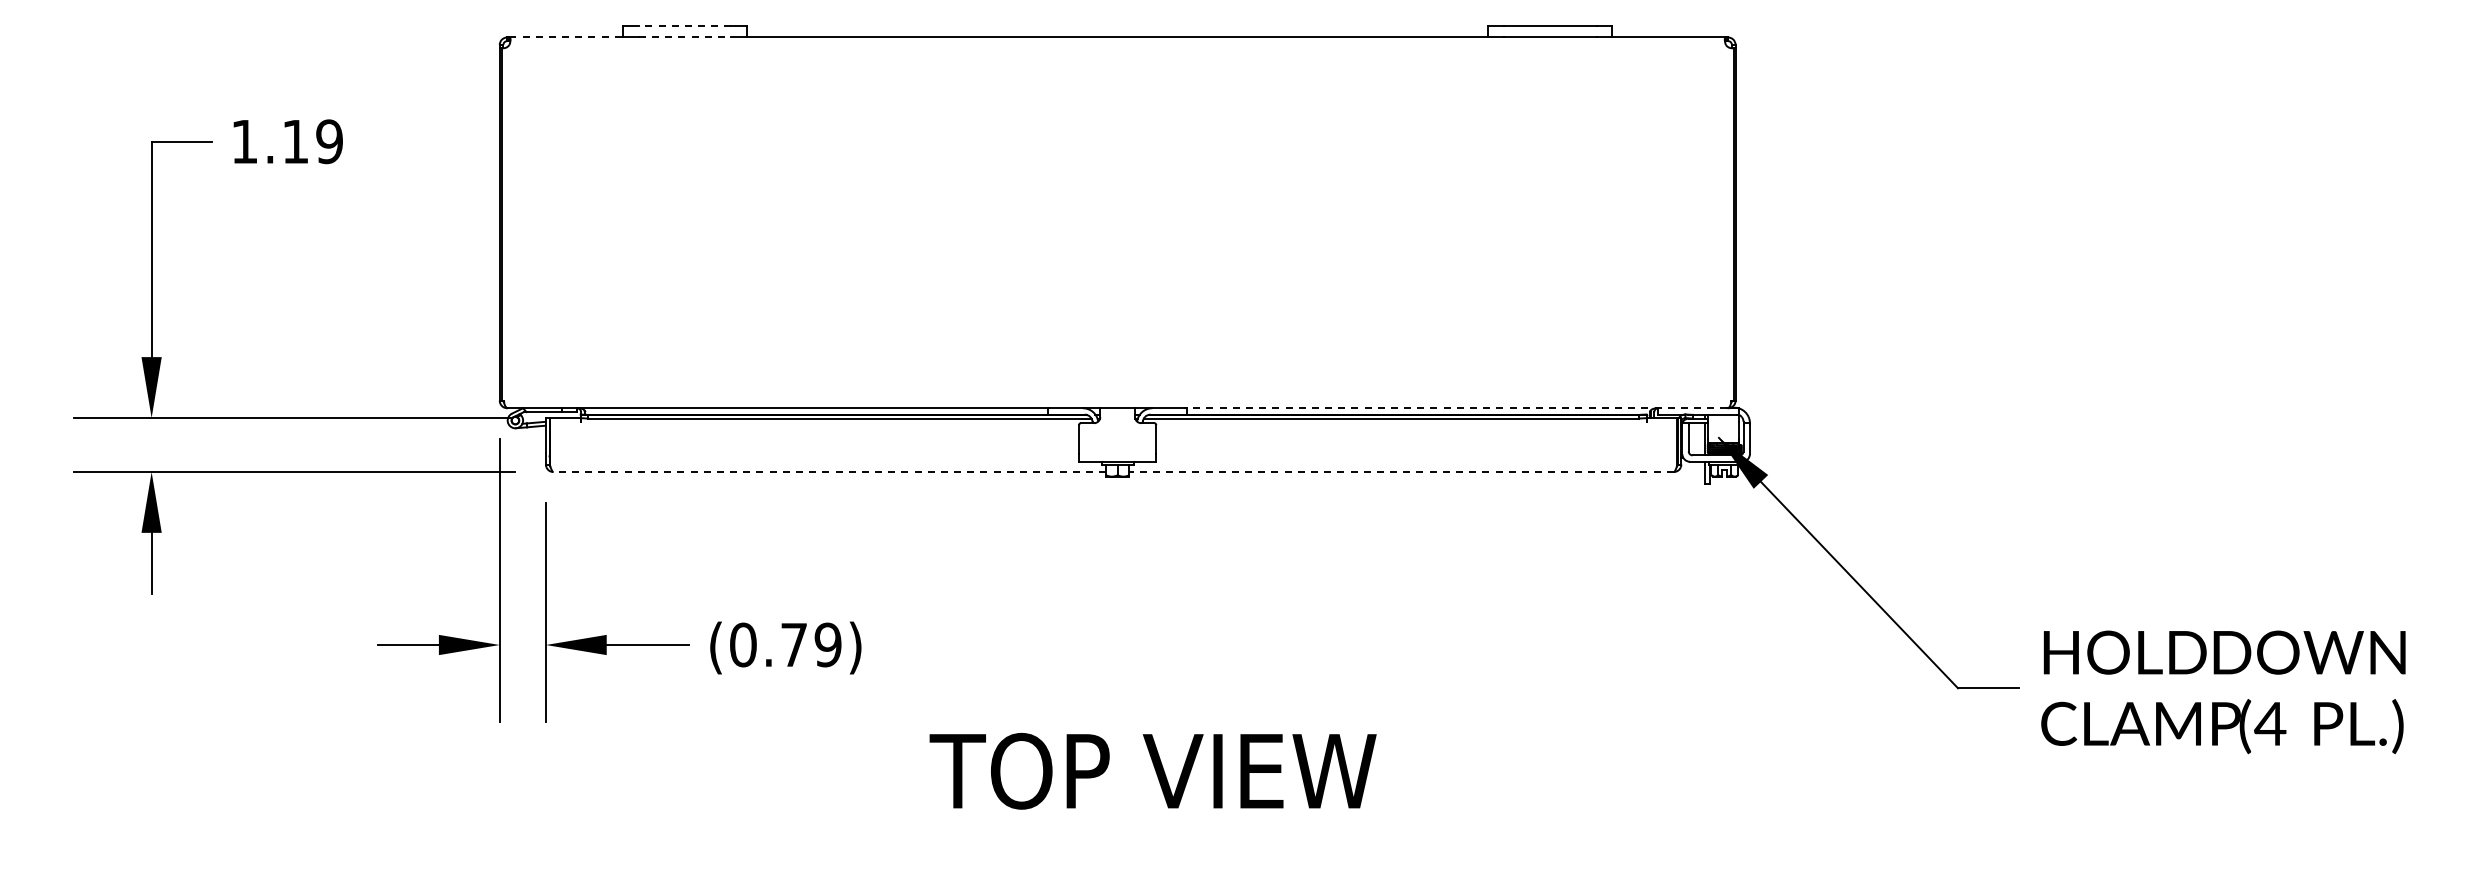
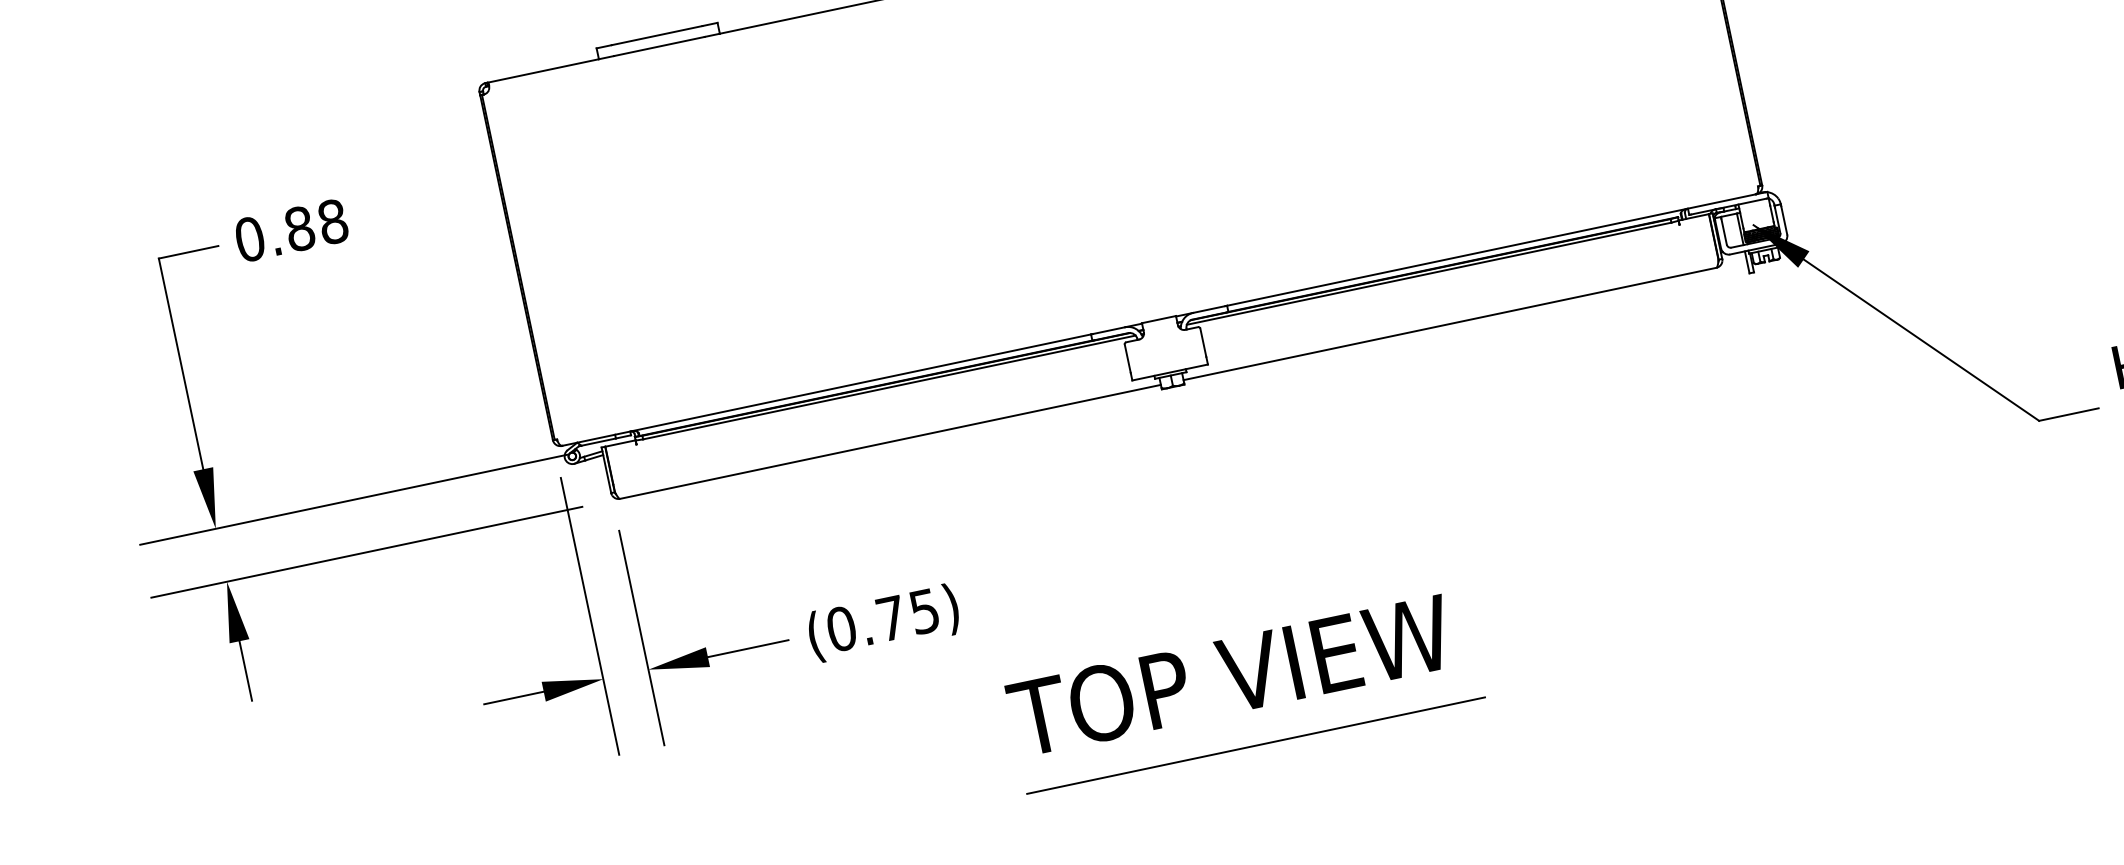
line: (684, 26) -> (656, 35), dashed -> solid
line: (566, 37) -> (543, 70), dashed -> solid
line: (685, 37) -> (659, 46), dashed -> solid
text: (286, 141) -> (290, 230), 1.19 -> 0.88
line: (1456, 408) -> (1490, 250), dashed -> solid
line: (829, 472) -> (890, 442), dashed -> solid
line: (1401, 472) -> (1450, 324), dashed -> solid
text: (827, 644) -> (923, 611), (0.79) -> (0.75)
text: (1152, 770) -> (1229, 675), moved
line: (1124, 844) -> (1255, 745), added

